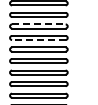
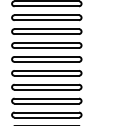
line: (38, 24) -> (46, 29), dashed -> solid
line: (38, 40) -> (46, 48), dashed -> solid

